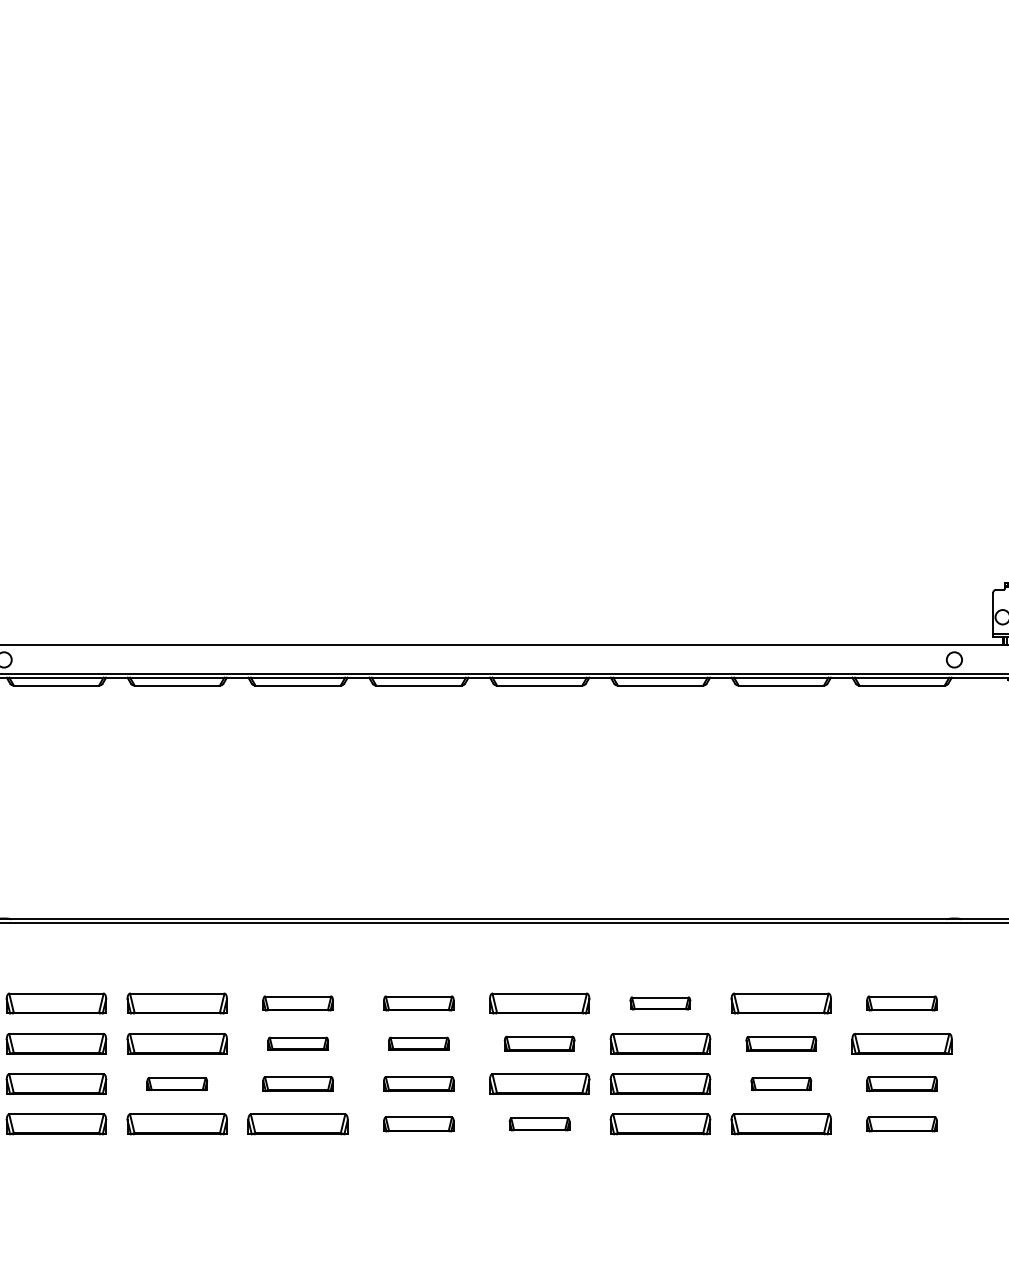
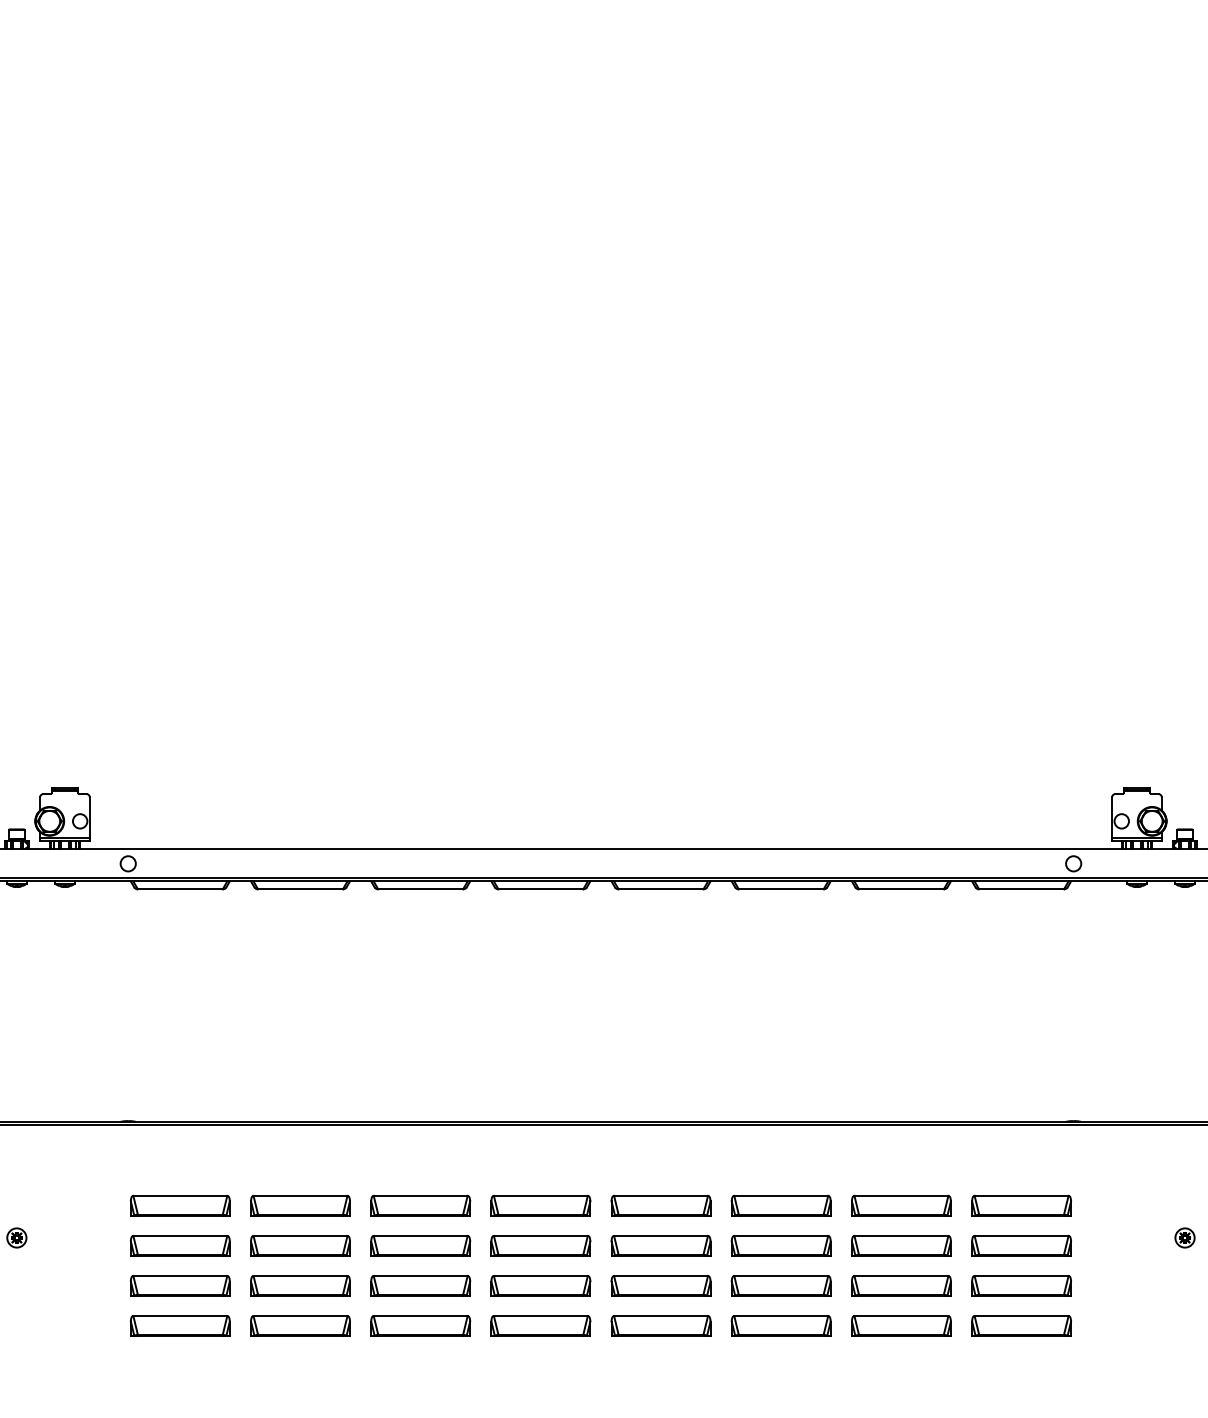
part: (297, 1003) -> (420, 1205), size x1.43
part: (418, 1003) -> (540, 1205), size x1.43
part: (659, 1003) -> (780, 1205), size x1.67
part: (902, 1003) -> (1021, 1205), size x1.43
part: (297, 1043) -> (420, 1245), size x1.67
part: (418, 1043) -> (540, 1245), size x1.67
part: (539, 1043) -> (660, 1245), size x1.43
part: (781, 1043) -> (901, 1245), size x1.43
part: (177, 1083) -> (300, 1285), size x1.67
part: (297, 1083) -> (420, 1285), size x1.43
part: (418, 1083) -> (540, 1285), size x1.43
part: (781, 1083) -> (901, 1285), size x1.67
part: (902, 1083) -> (1021, 1285), size x1.43
part: (418, 1124) -> (540, 1325), size x1.43
part: (539, 1124) -> (660, 1325), size x1.67
part: (902, 1124) -> (1021, 1325), size x1.43

